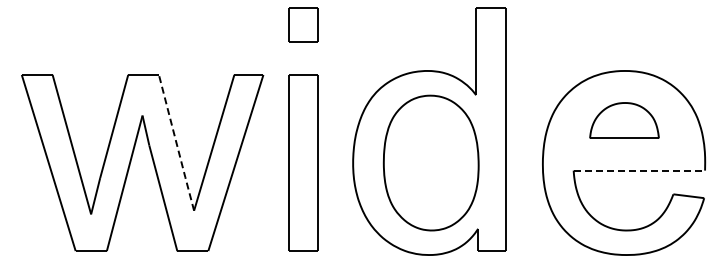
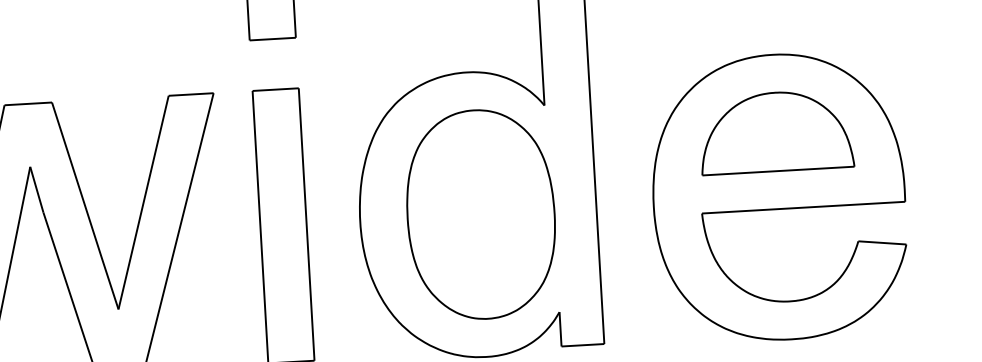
part: (624, 120) -> (776, 131), size x1.43
line: (176, 143) -> (85, 207), dashed -> solid
line: (639, 170) -> (803, 207), dashed -> solid

